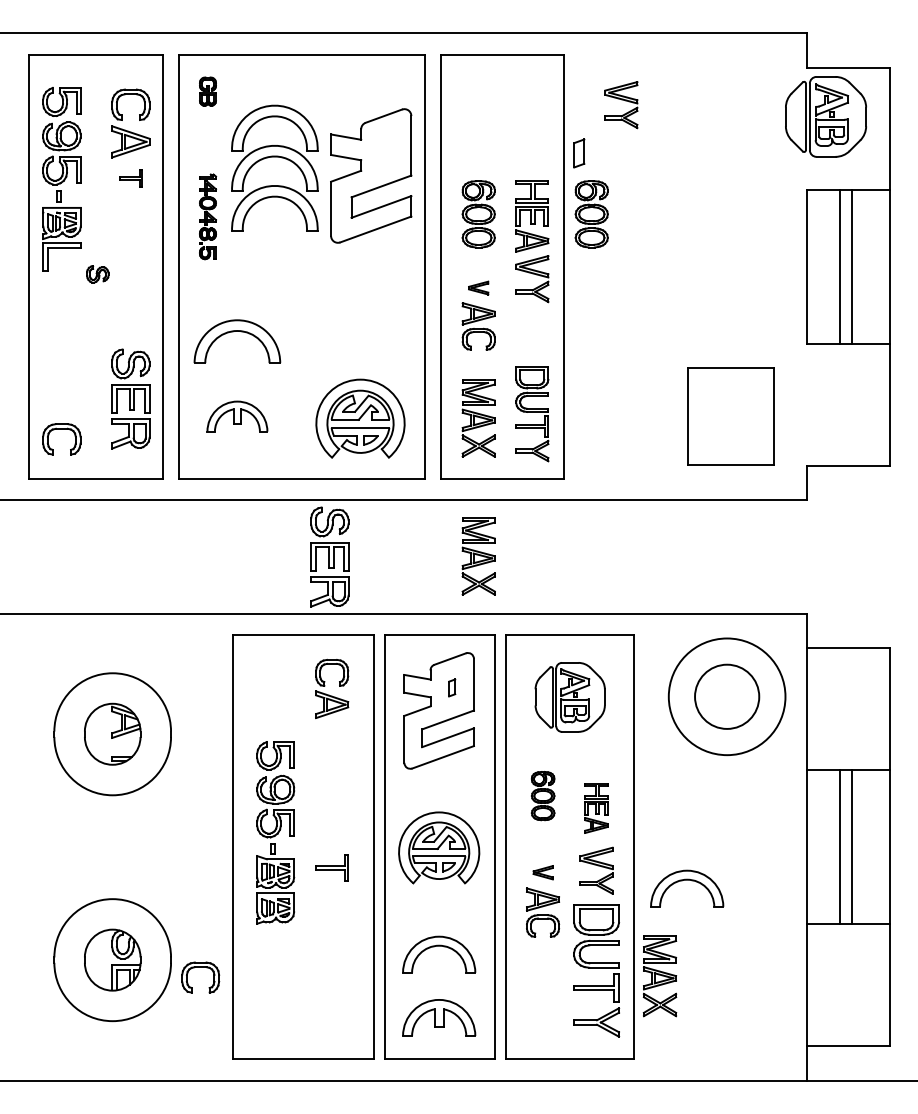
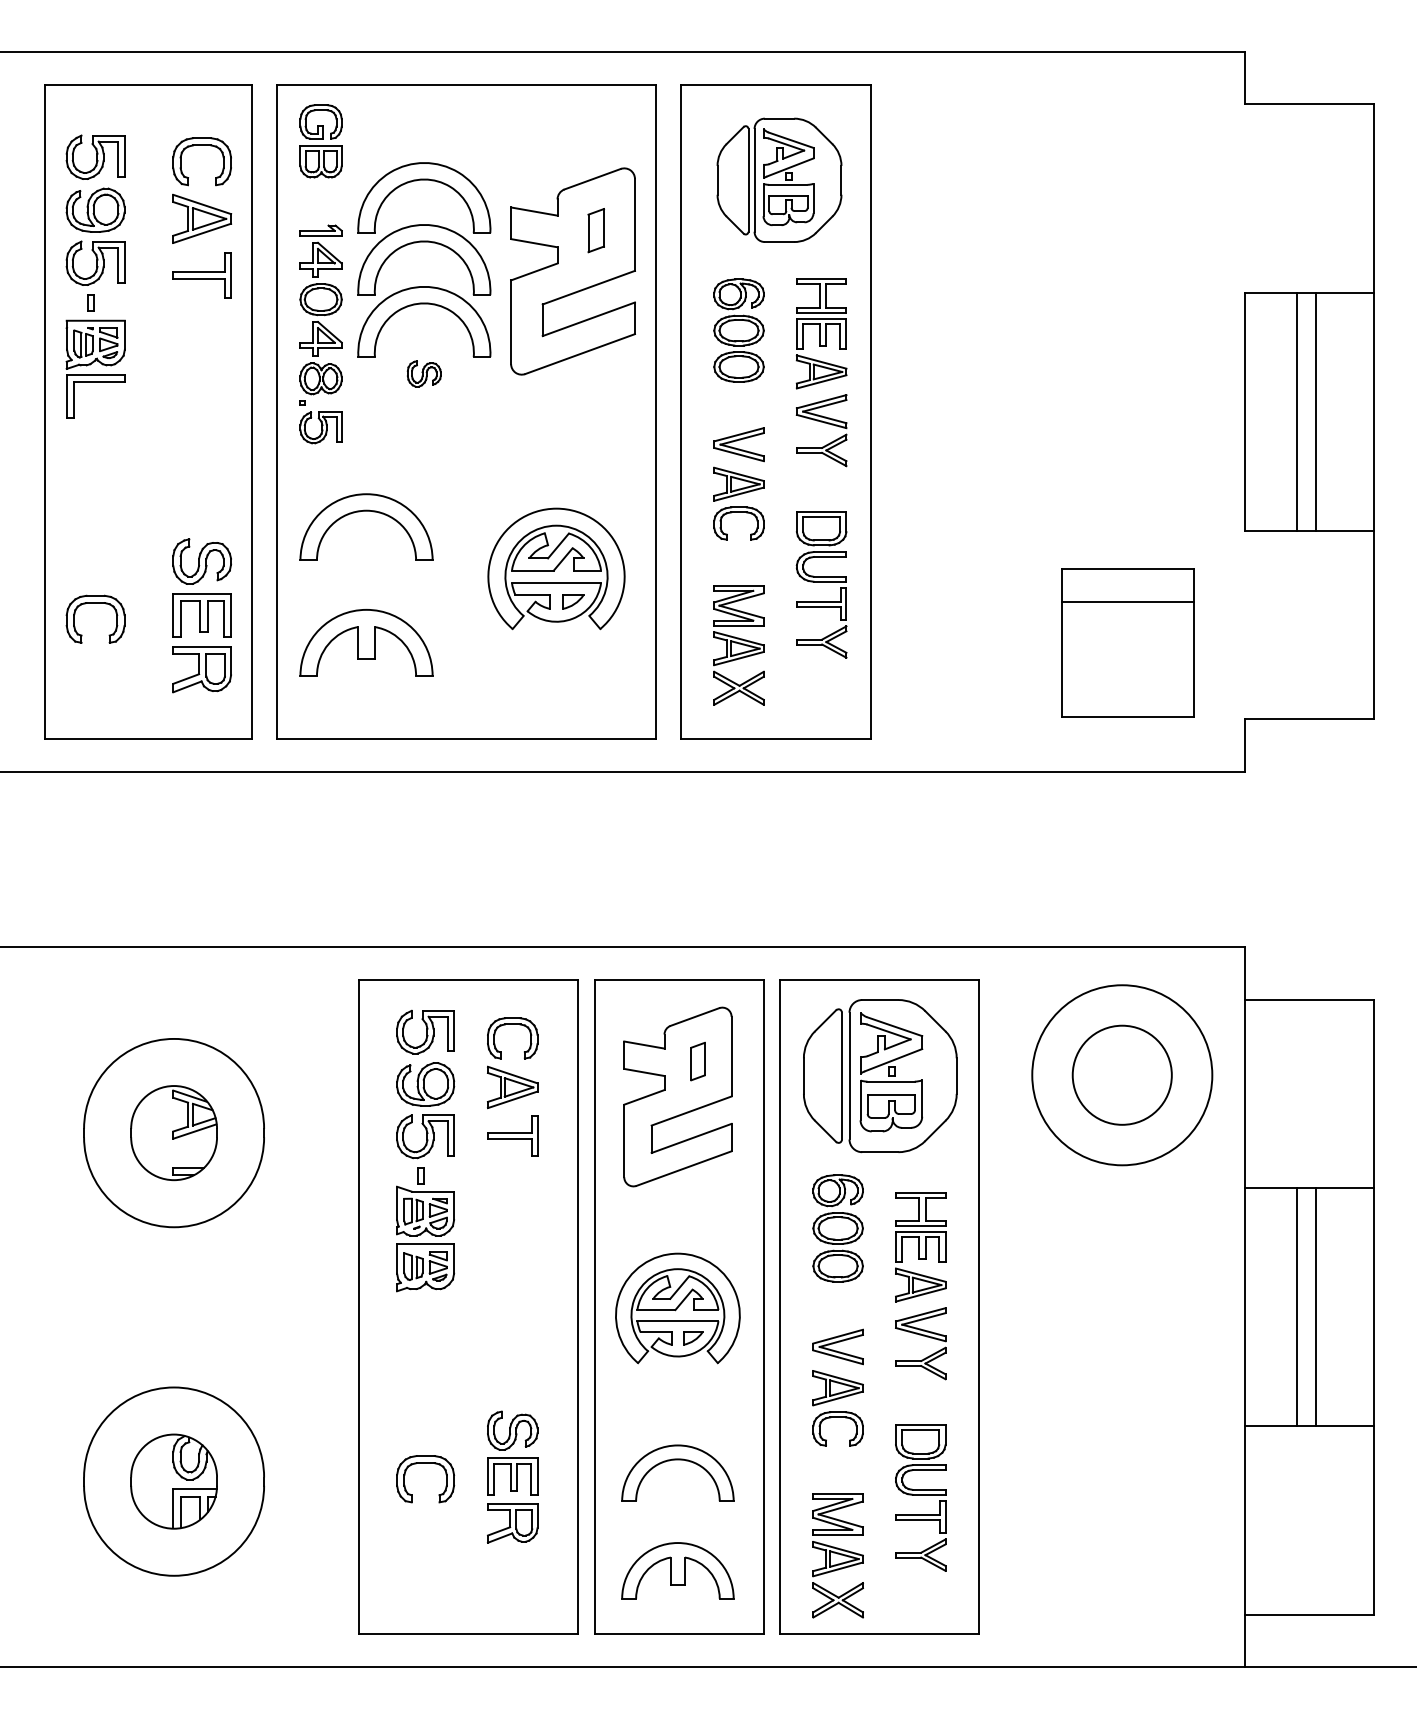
part: (207, 91) -> (320, 141), size x1.67
part: (621, 105) -> (959, 162), removed
part: (825, 116) -> (778, 179), moved
part: (579, 153) -> (596, 230), moved
part: (130, 178) -> (201, 275), size x1.67
part: (591, 214) -> (912, 330), removed
part: (207, 216) -> (320, 334), size x1.67
part: (97, 274) -> (423, 374), moved
part: (478, 287) -> (738, 443), size x1.67
line: (730, 389) -> (1127, 601), added
part: (532, 414) -> (821, 585), moved
part: (237, 416) -> (366, 642), size x1.43
part: (360, 418) -> (556, 568), moved
part: (61, 429) -> (95, 604), moved
part: (329, 556) -> (508, 858), removed
part: (478, 556) -> (738, 858), removed
part: (451, 687) -> (696, 1060), size x1.43
part: (569, 697) -> (879, 1076), size x1.43
part: (543, 795) -> (838, 1227), size x1.43
part: (596, 808) -> (920, 1247), size x1.43
part: (275, 832) -> (425, 1150), moved
part: (331, 867) -> (511, 1134), moved
part: (543, 872) -> (838, 1346), size x1.67
part: (687, 880) -> (1061, 1358), removed
part: (332, 956) -> (513, 1476), added
part: (200, 967) -> (425, 1463), moved
part: (596, 970) -> (920, 1497), size x0.71
part: (659, 976) -> (837, 1556), moved

